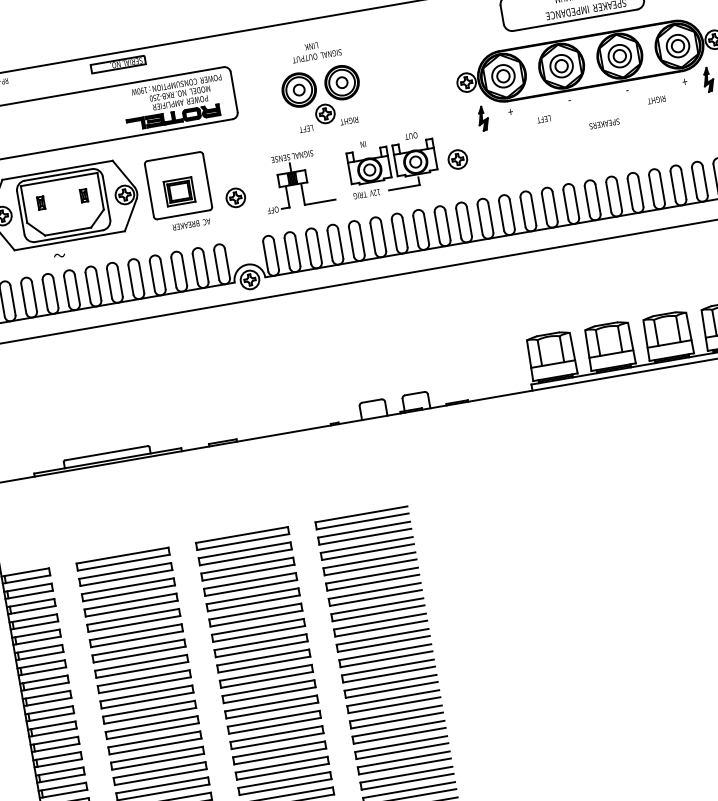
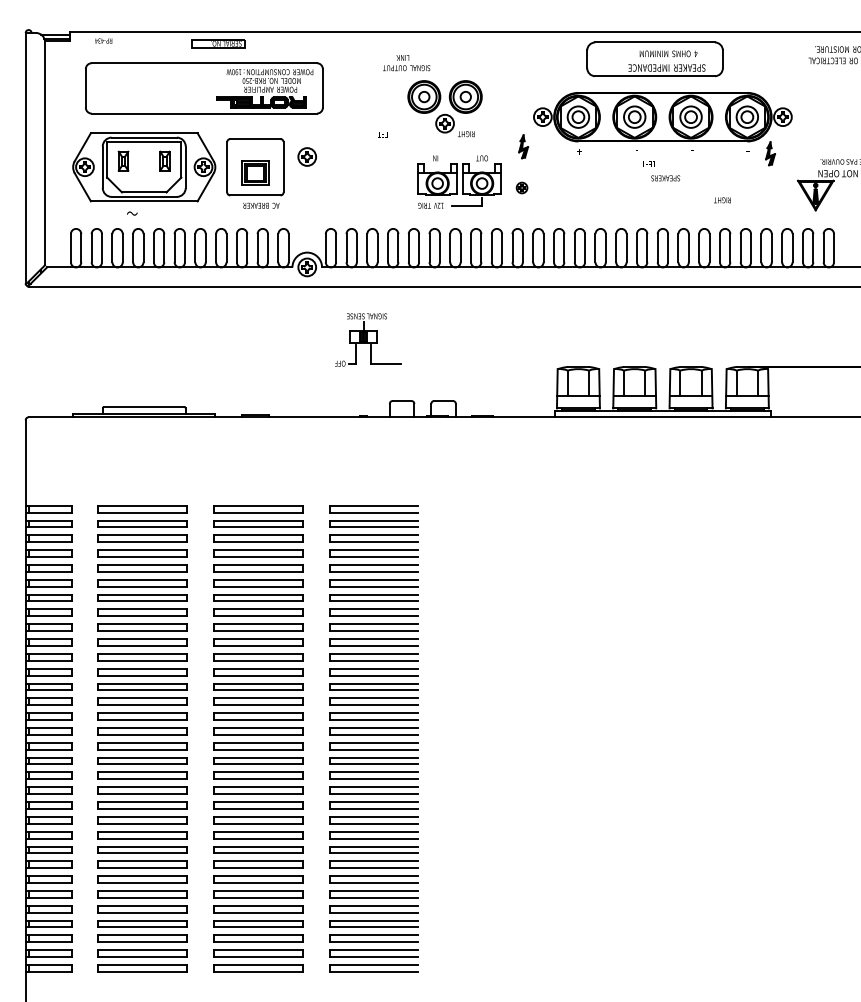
part: (322, 98) -> (444, 108), moved
text: (656, 100) -> (722, 200), moved
part: (483, 118) -> (523, 146), moved
text: (543, 118) -> (648, 163), moved
part: (457, 159) -> (521, 187), size x0.6
part: (297, 180) -> (368, 339), moved
part: (83, 195) -> (164, 161), size x1.6
part: (234, 197) -> (306, 156), moved
part: (41, 203) -> (123, 161), size x1.6

